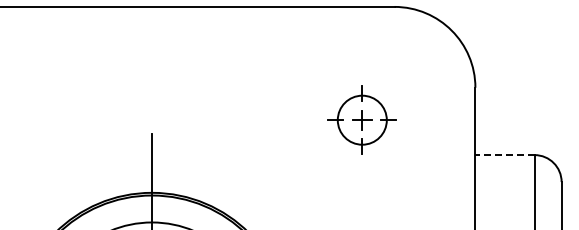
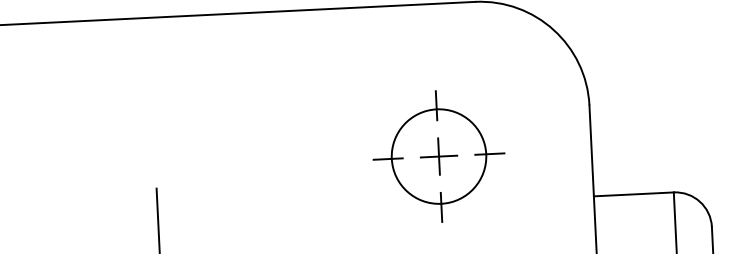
part: (362, 120) -> (439, 157), size x1.43
line: (505, 155) -> (634, 194), dashed -> solid

